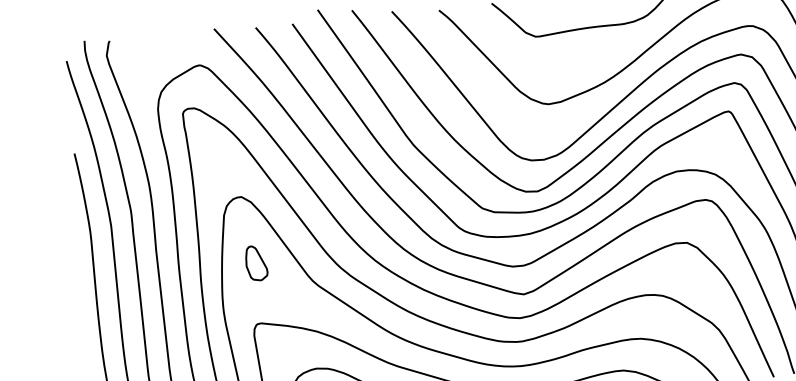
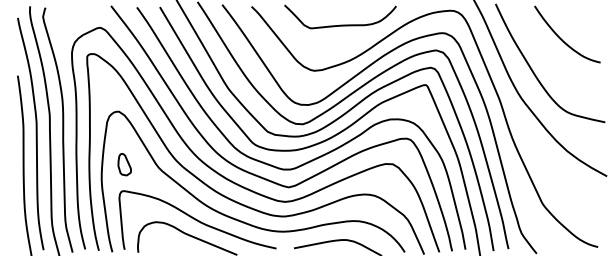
part: (256, 263) -> (124, 164), moved

